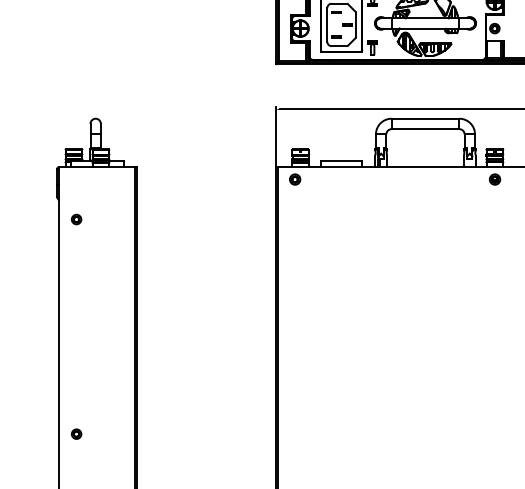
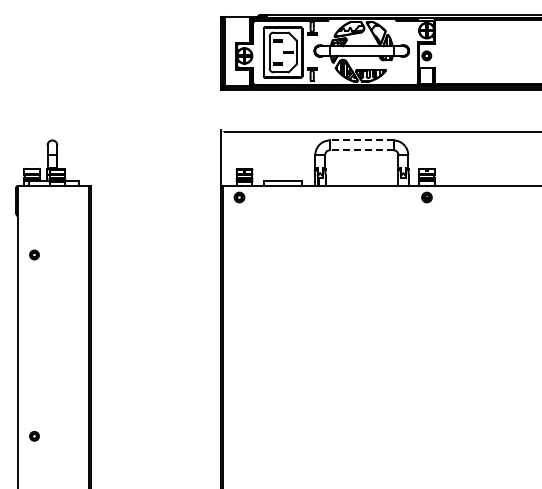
line: (425, 118) -> (361, 140), solid -> dashed
line: (425, 129) -> (361, 150), solid -> dashed
part: (76, 218) -> (34, 254), moved

